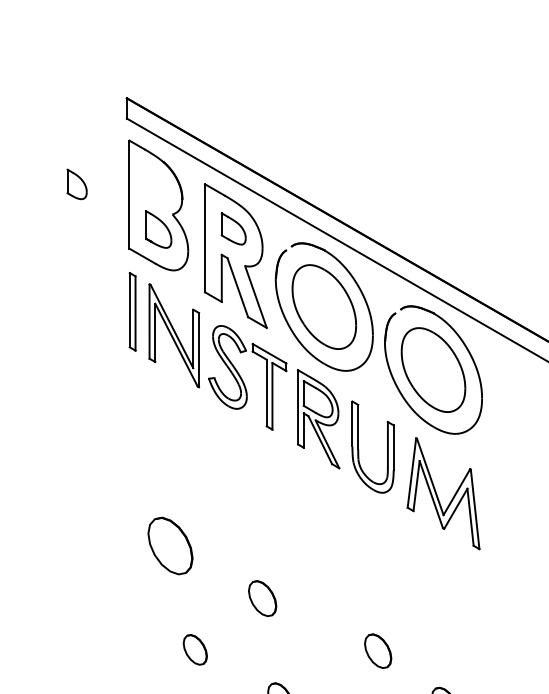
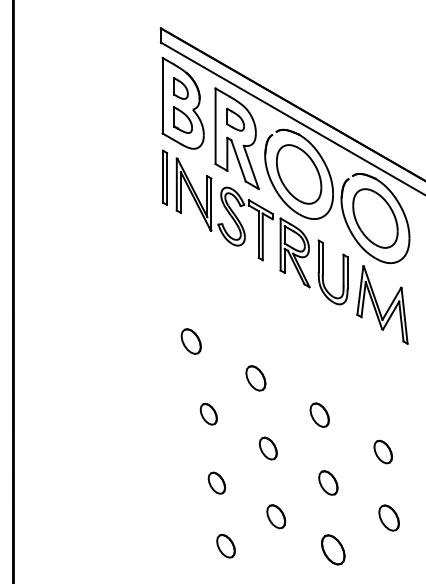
part: (76, 184) -> (180, 88), moved
part: (169, 545) -> (190, 341), size x0.62
part: (377, 650) -> (319, 414), moved

